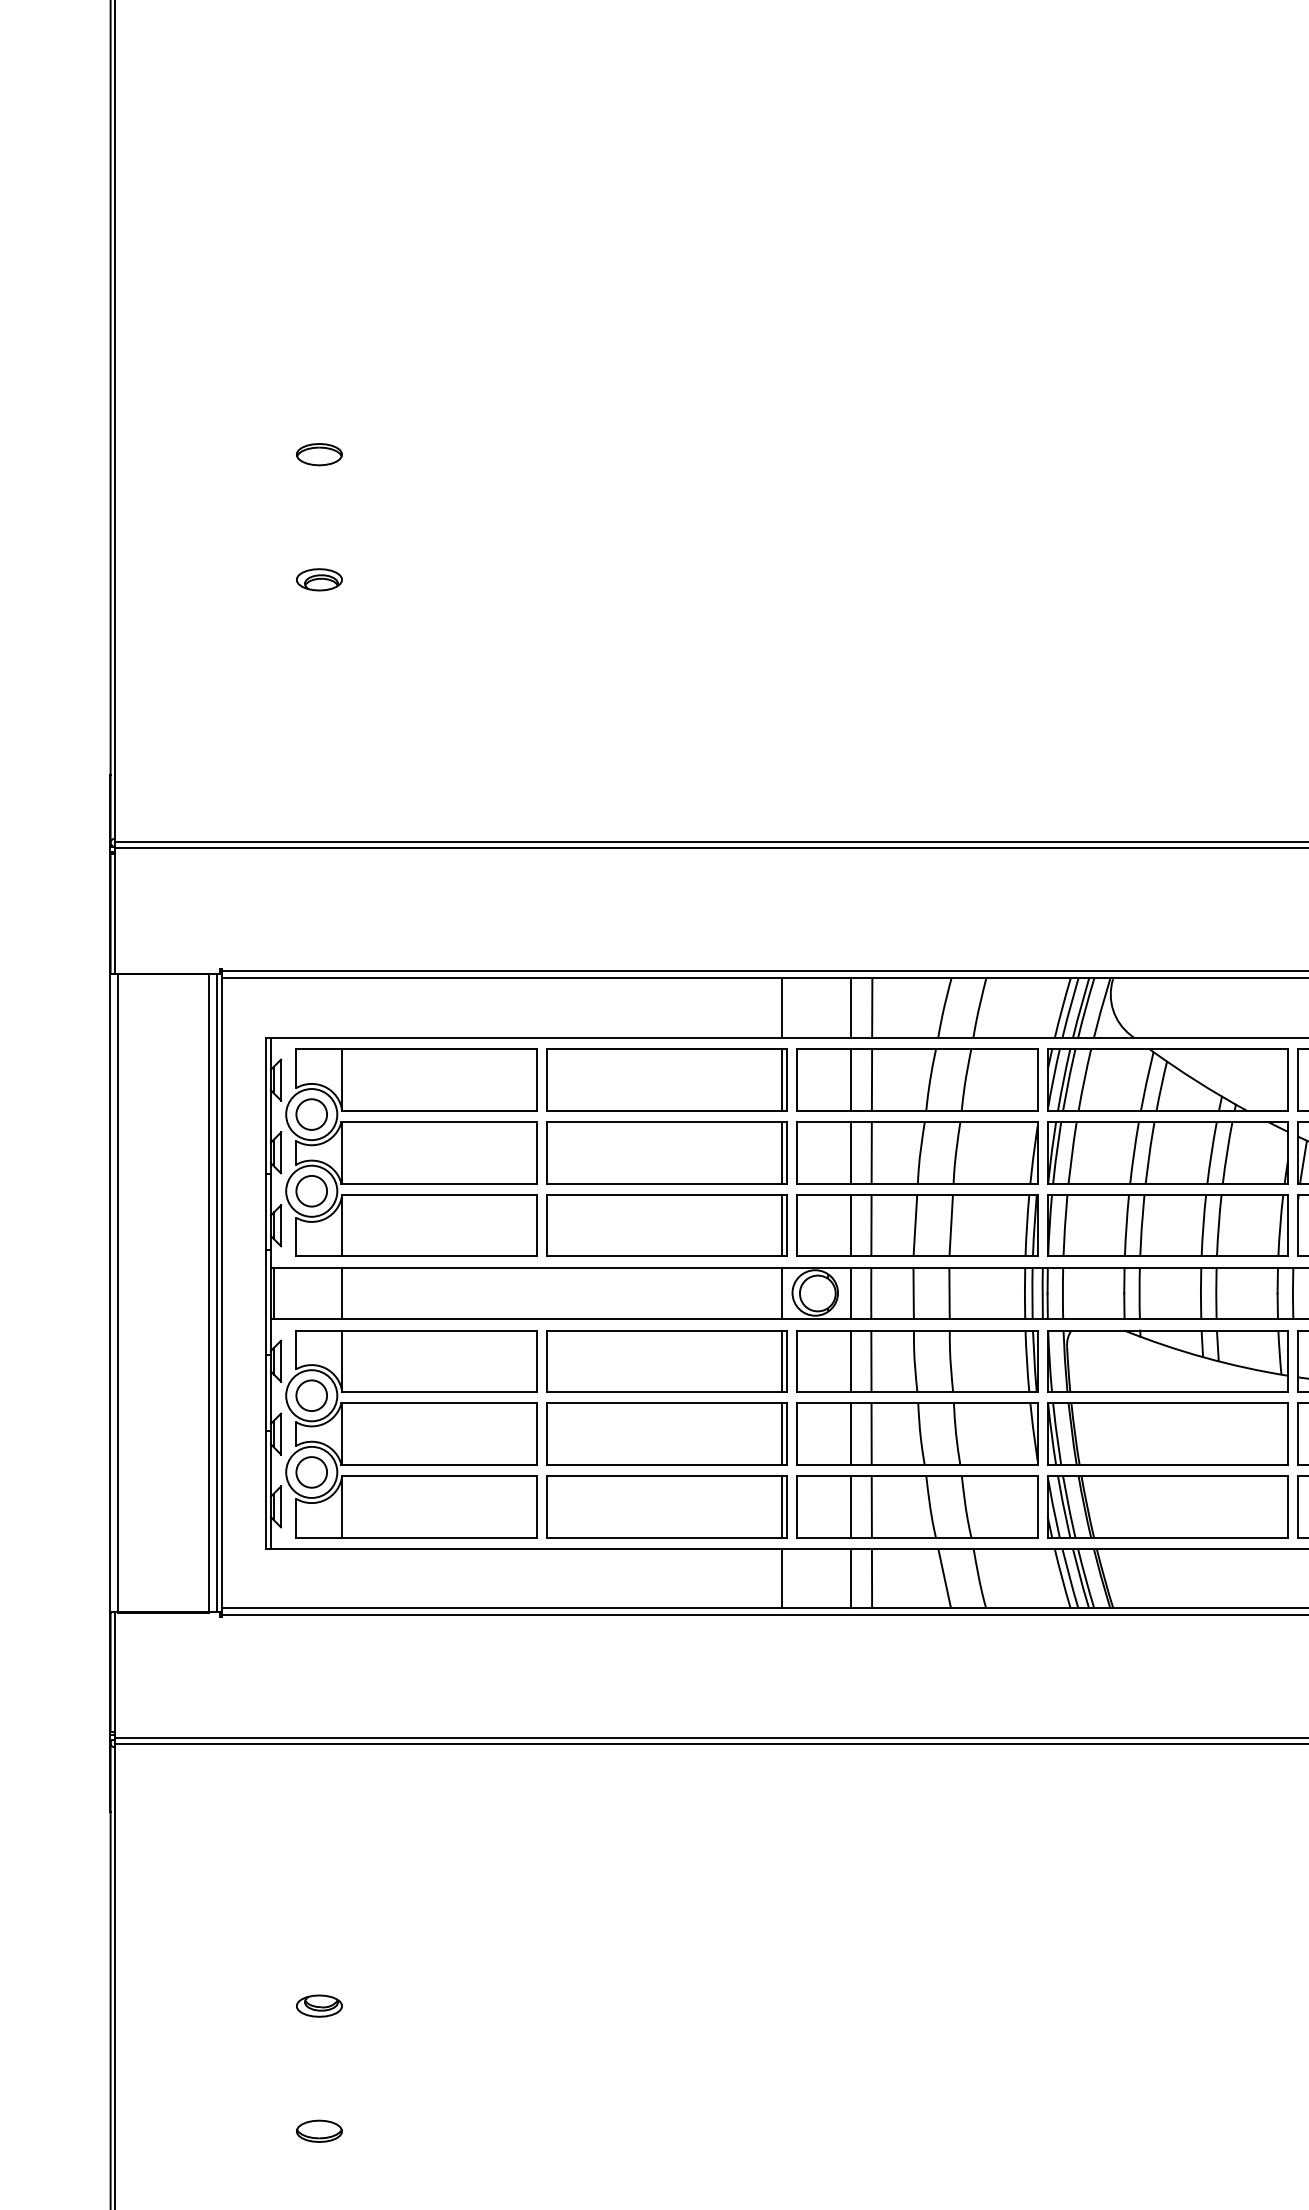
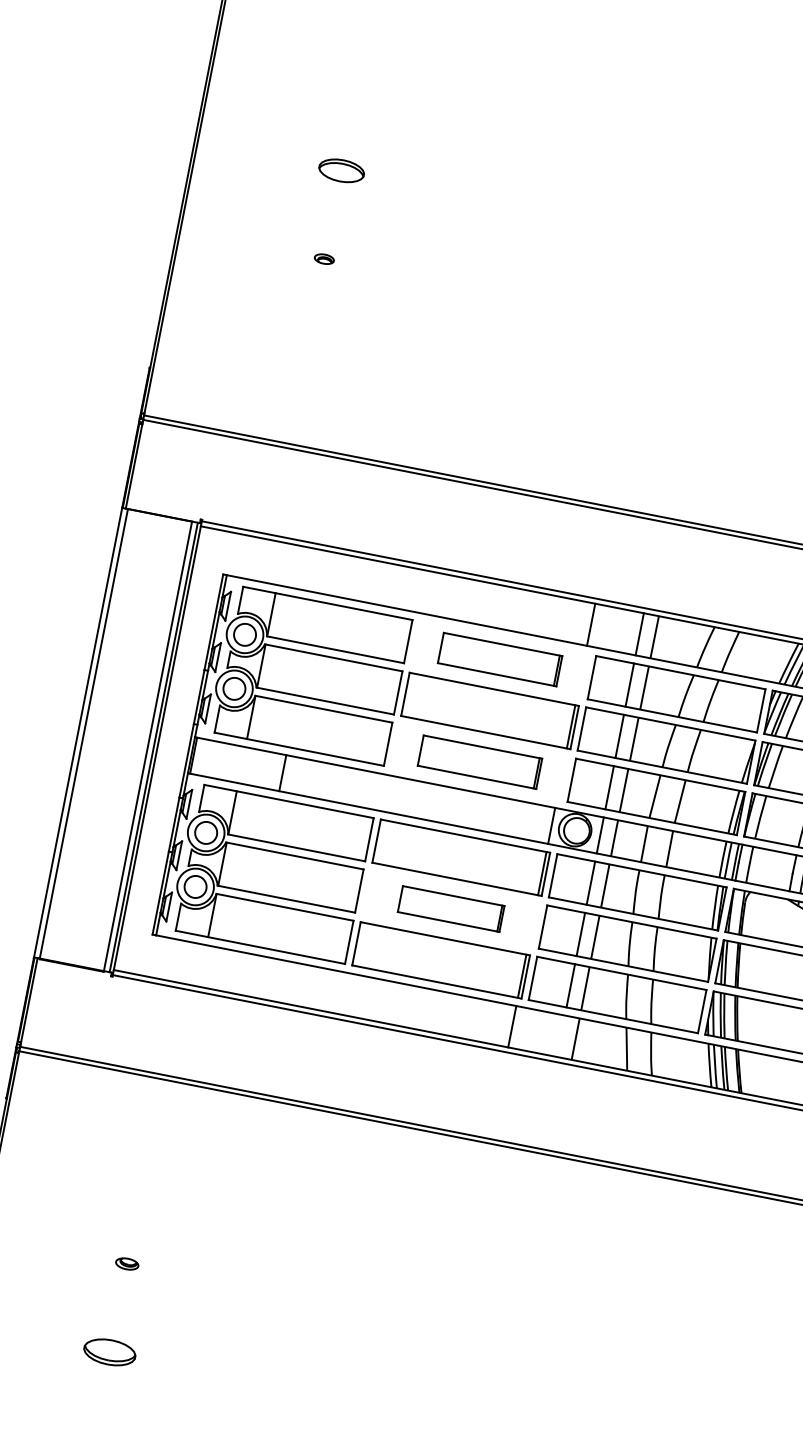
part: (319, 454) -> (341, 170), size x1.4
part: (319, 579) -> (324, 258), size x0.6
part: (666, 1079) -> (499, 659), size x0.7
part: (666, 1225) -> (479, 762), size x0.7
line: (342, 1293) -> (282, 773), moved
part: (666, 1433) -> (450, 908), size x0.6
line: (851, 1578) -> (561, 1036), removed
part: (319, 2005) -> (127, 1263), size x0.7
part: (319, 2130) -> (110, 1351), size x1.6

